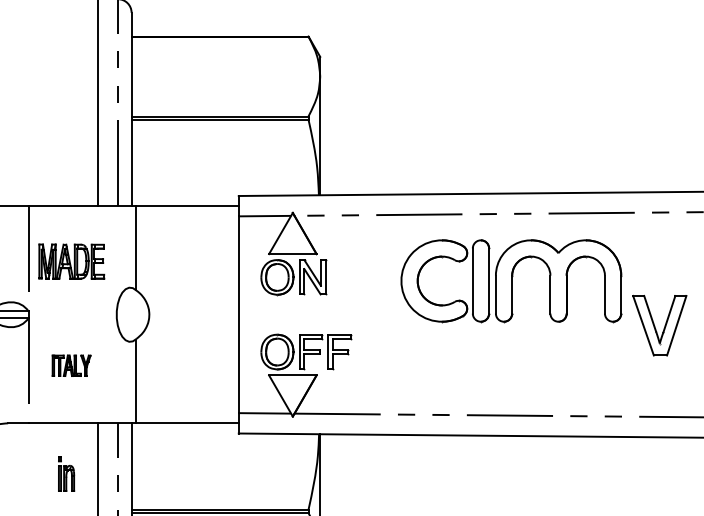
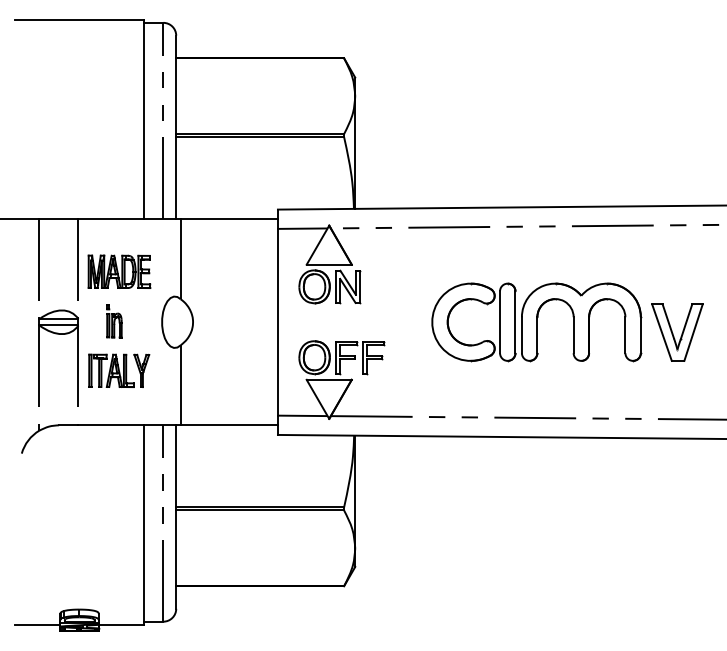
part: (511, 281) -> (536, 322), moved
part: (71, 365) -> (119, 370), size x1.67
part: (66, 474) -> (114, 321), moved

